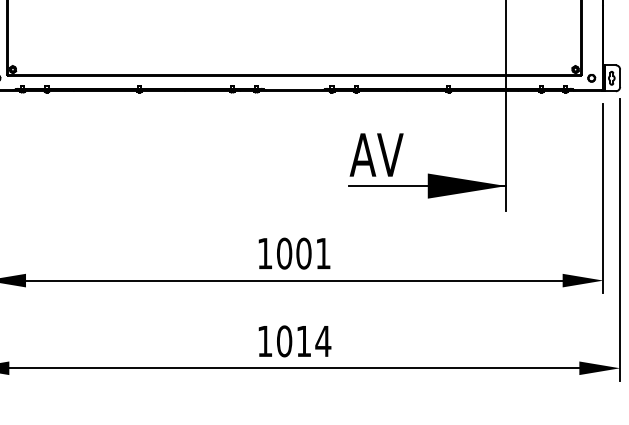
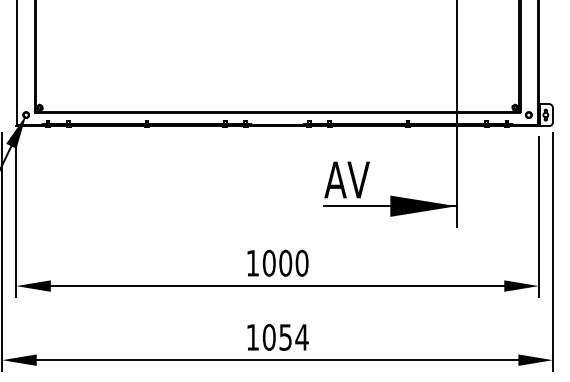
text: (322, 252) -> (301, 262), 1001 -> 1000
text: (303, 341) -> (285, 337), 1014 -> 1054

